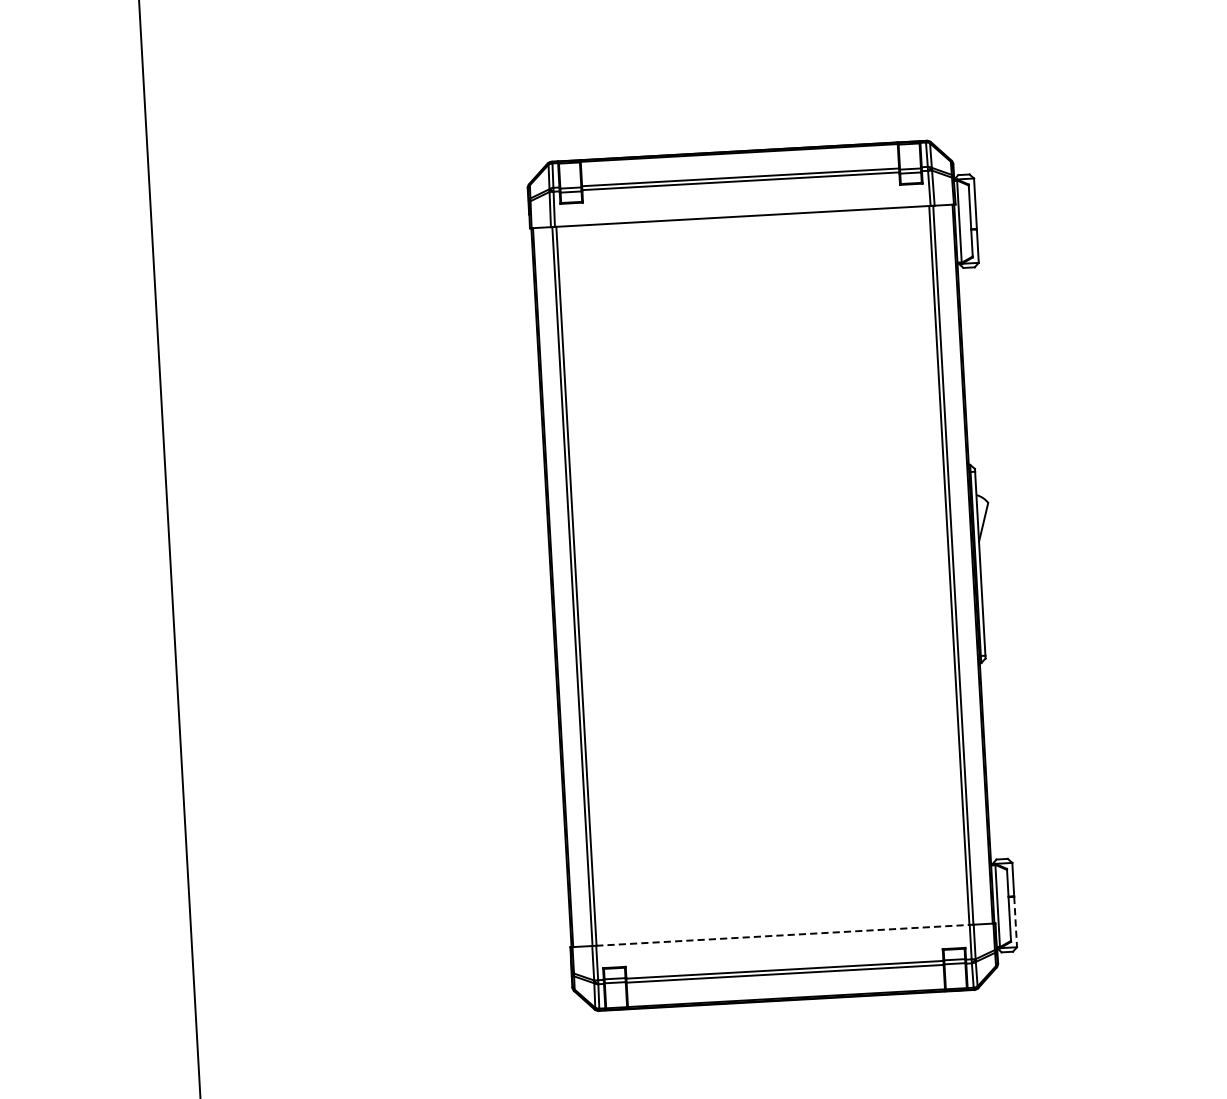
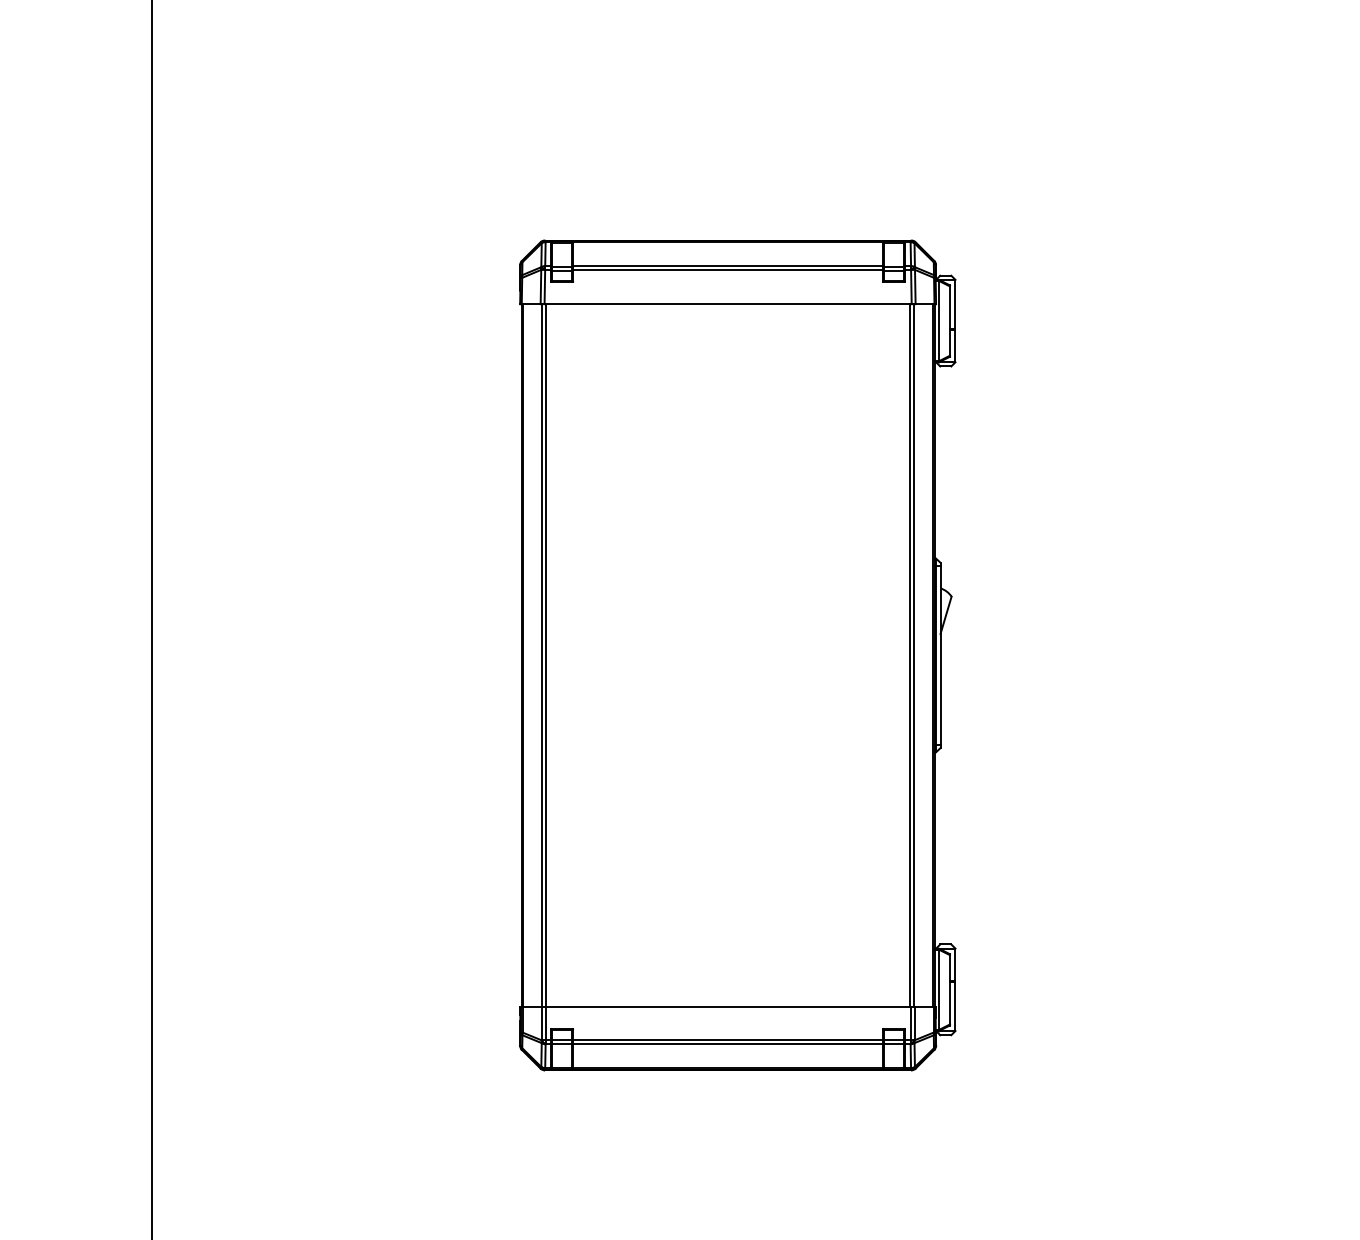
line: (1015, 922) -> (955, 1006), dashed -> solid
line: (783, 935) -> (728, 1006), dashed -> solid

